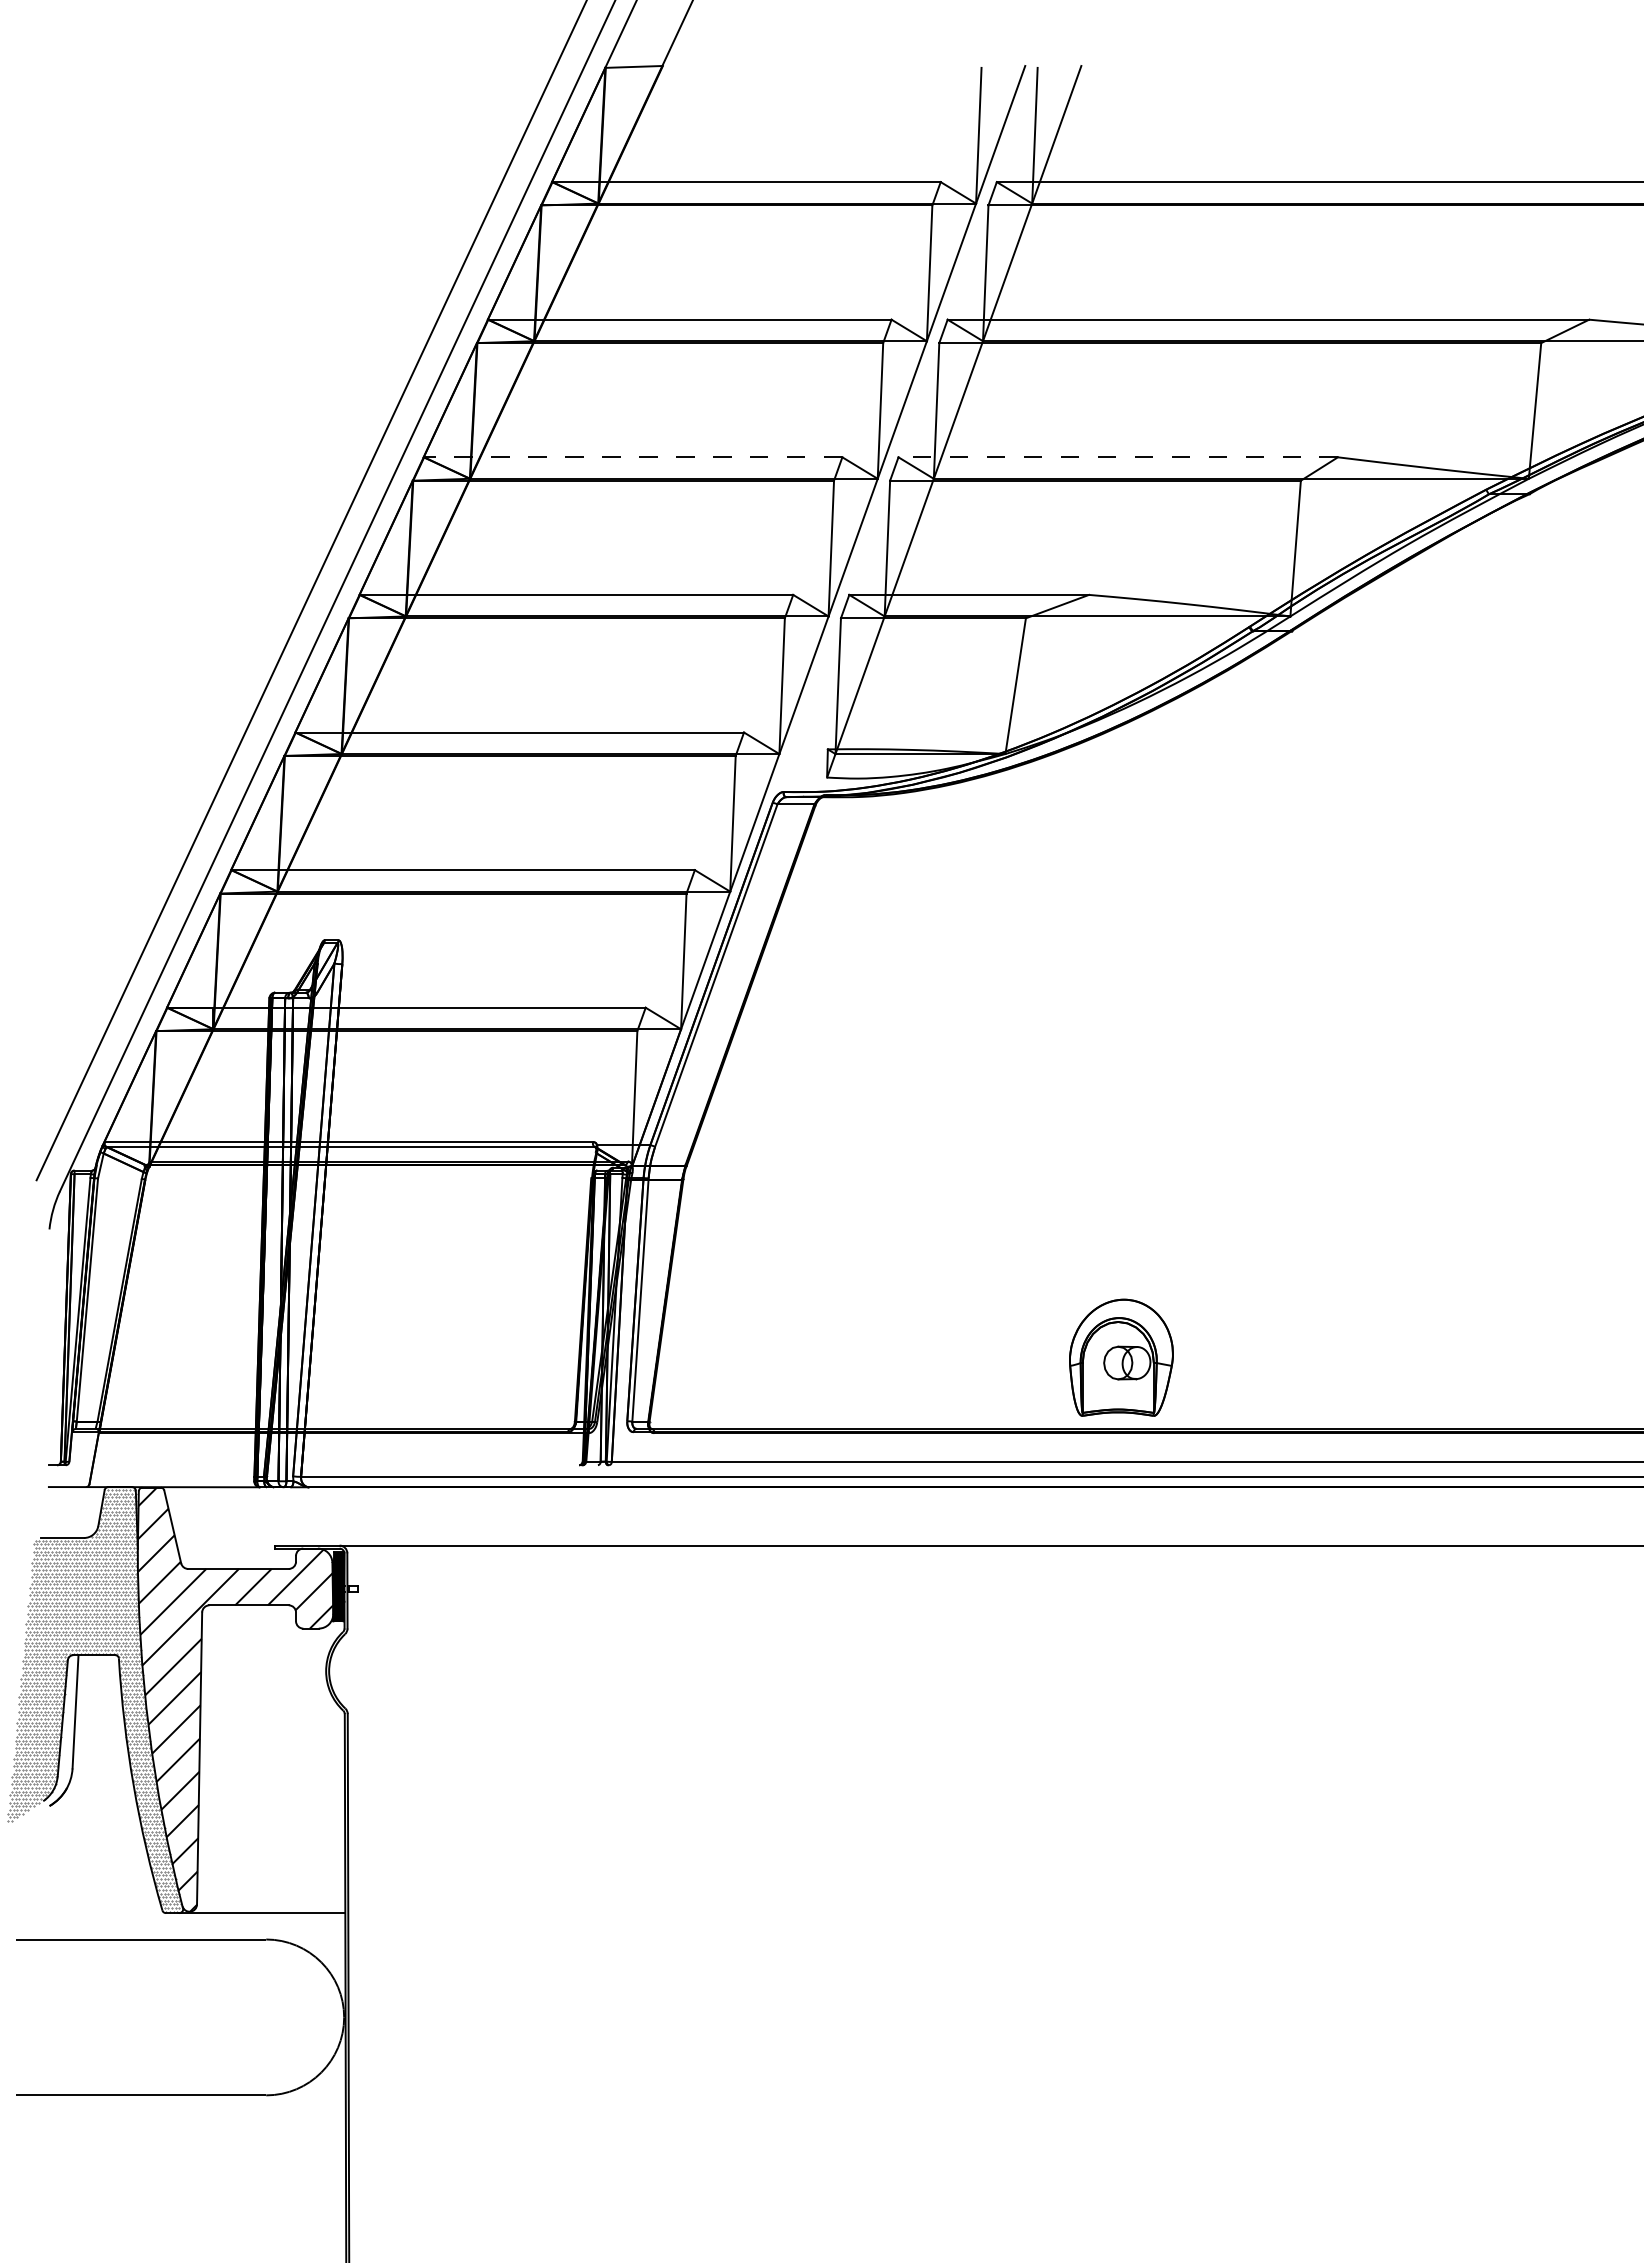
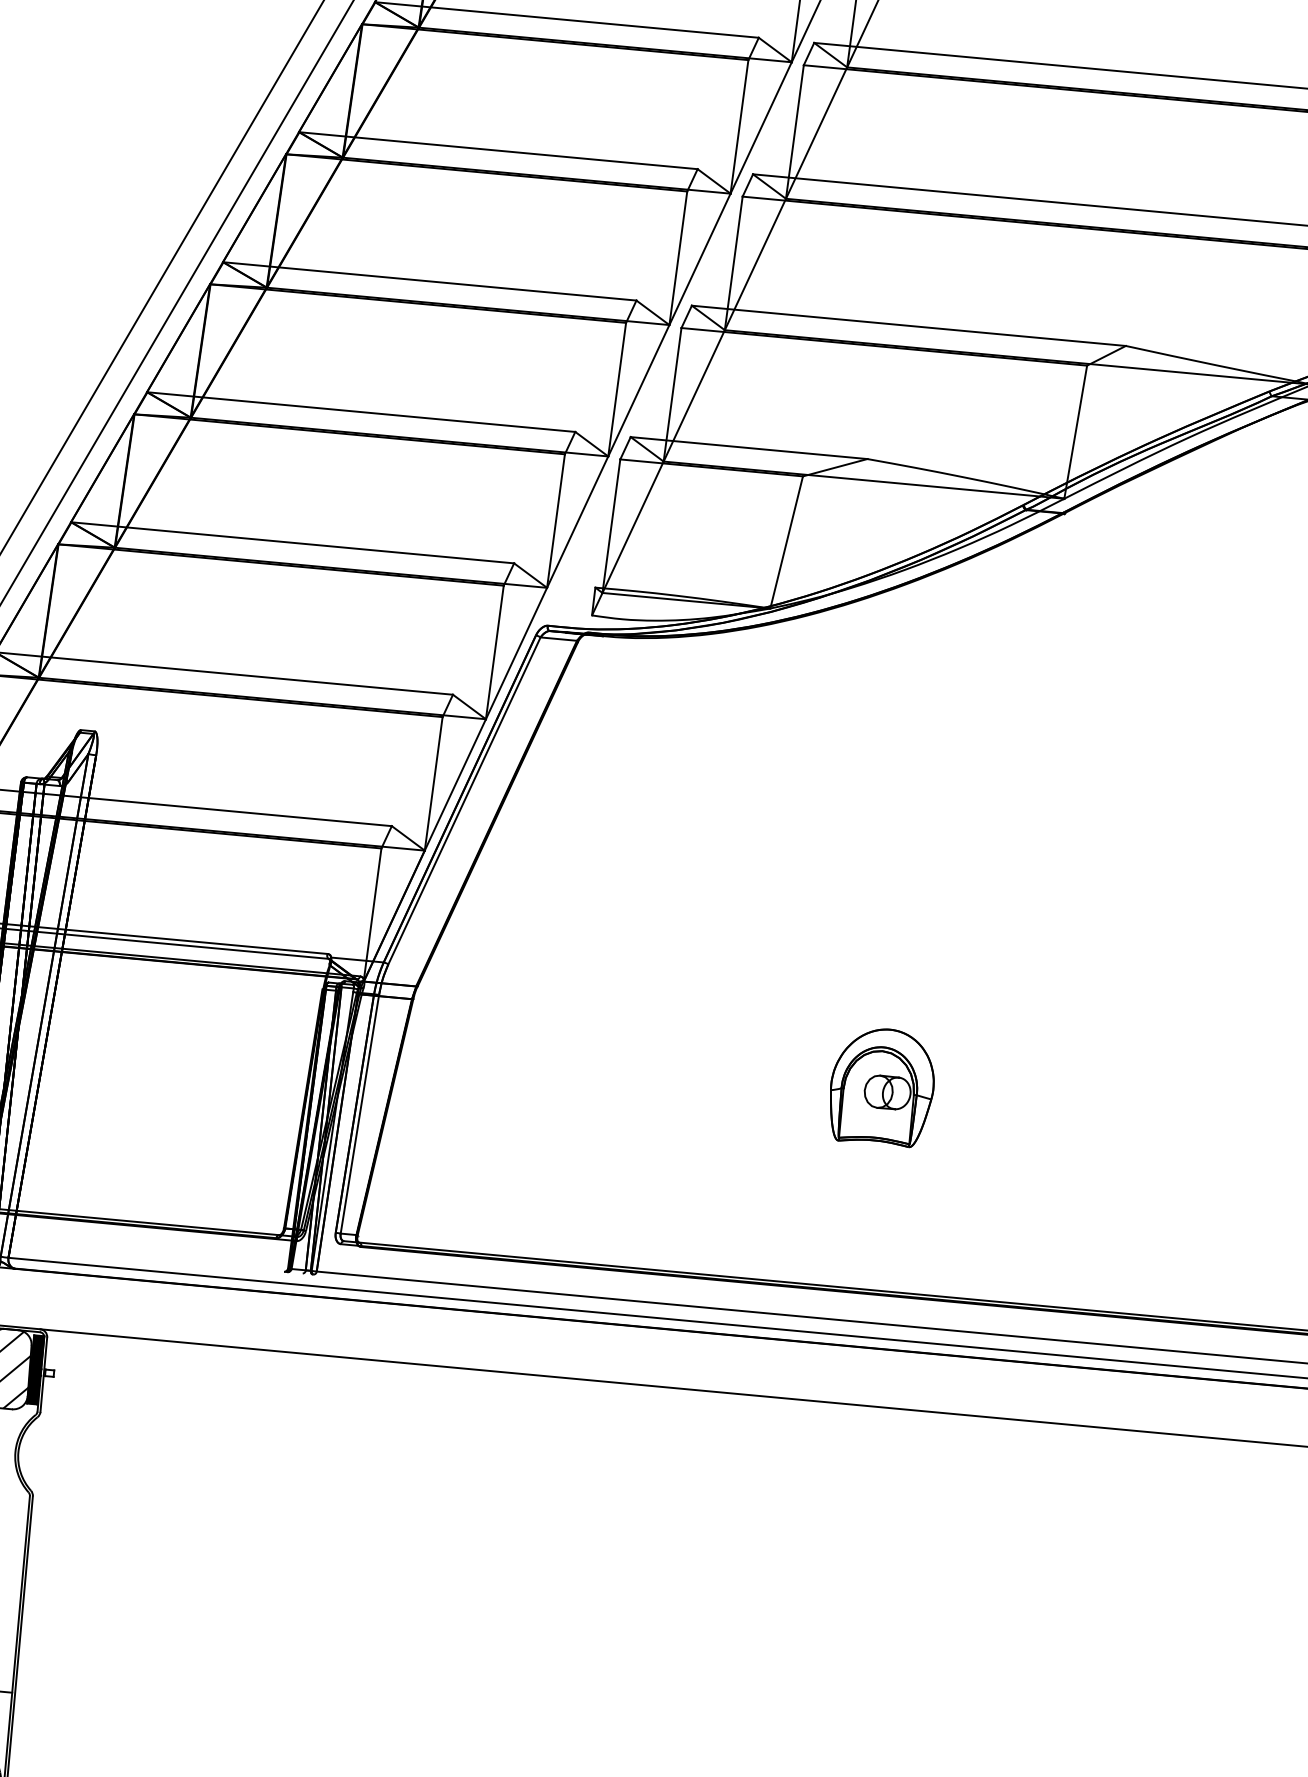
line: (632, 457) -> (429, 281), dashed -> solid
line: (1118, 457) -> (909, 326), dashed -> solid
part: (1121, 1357) -> (882, 1086), moved

